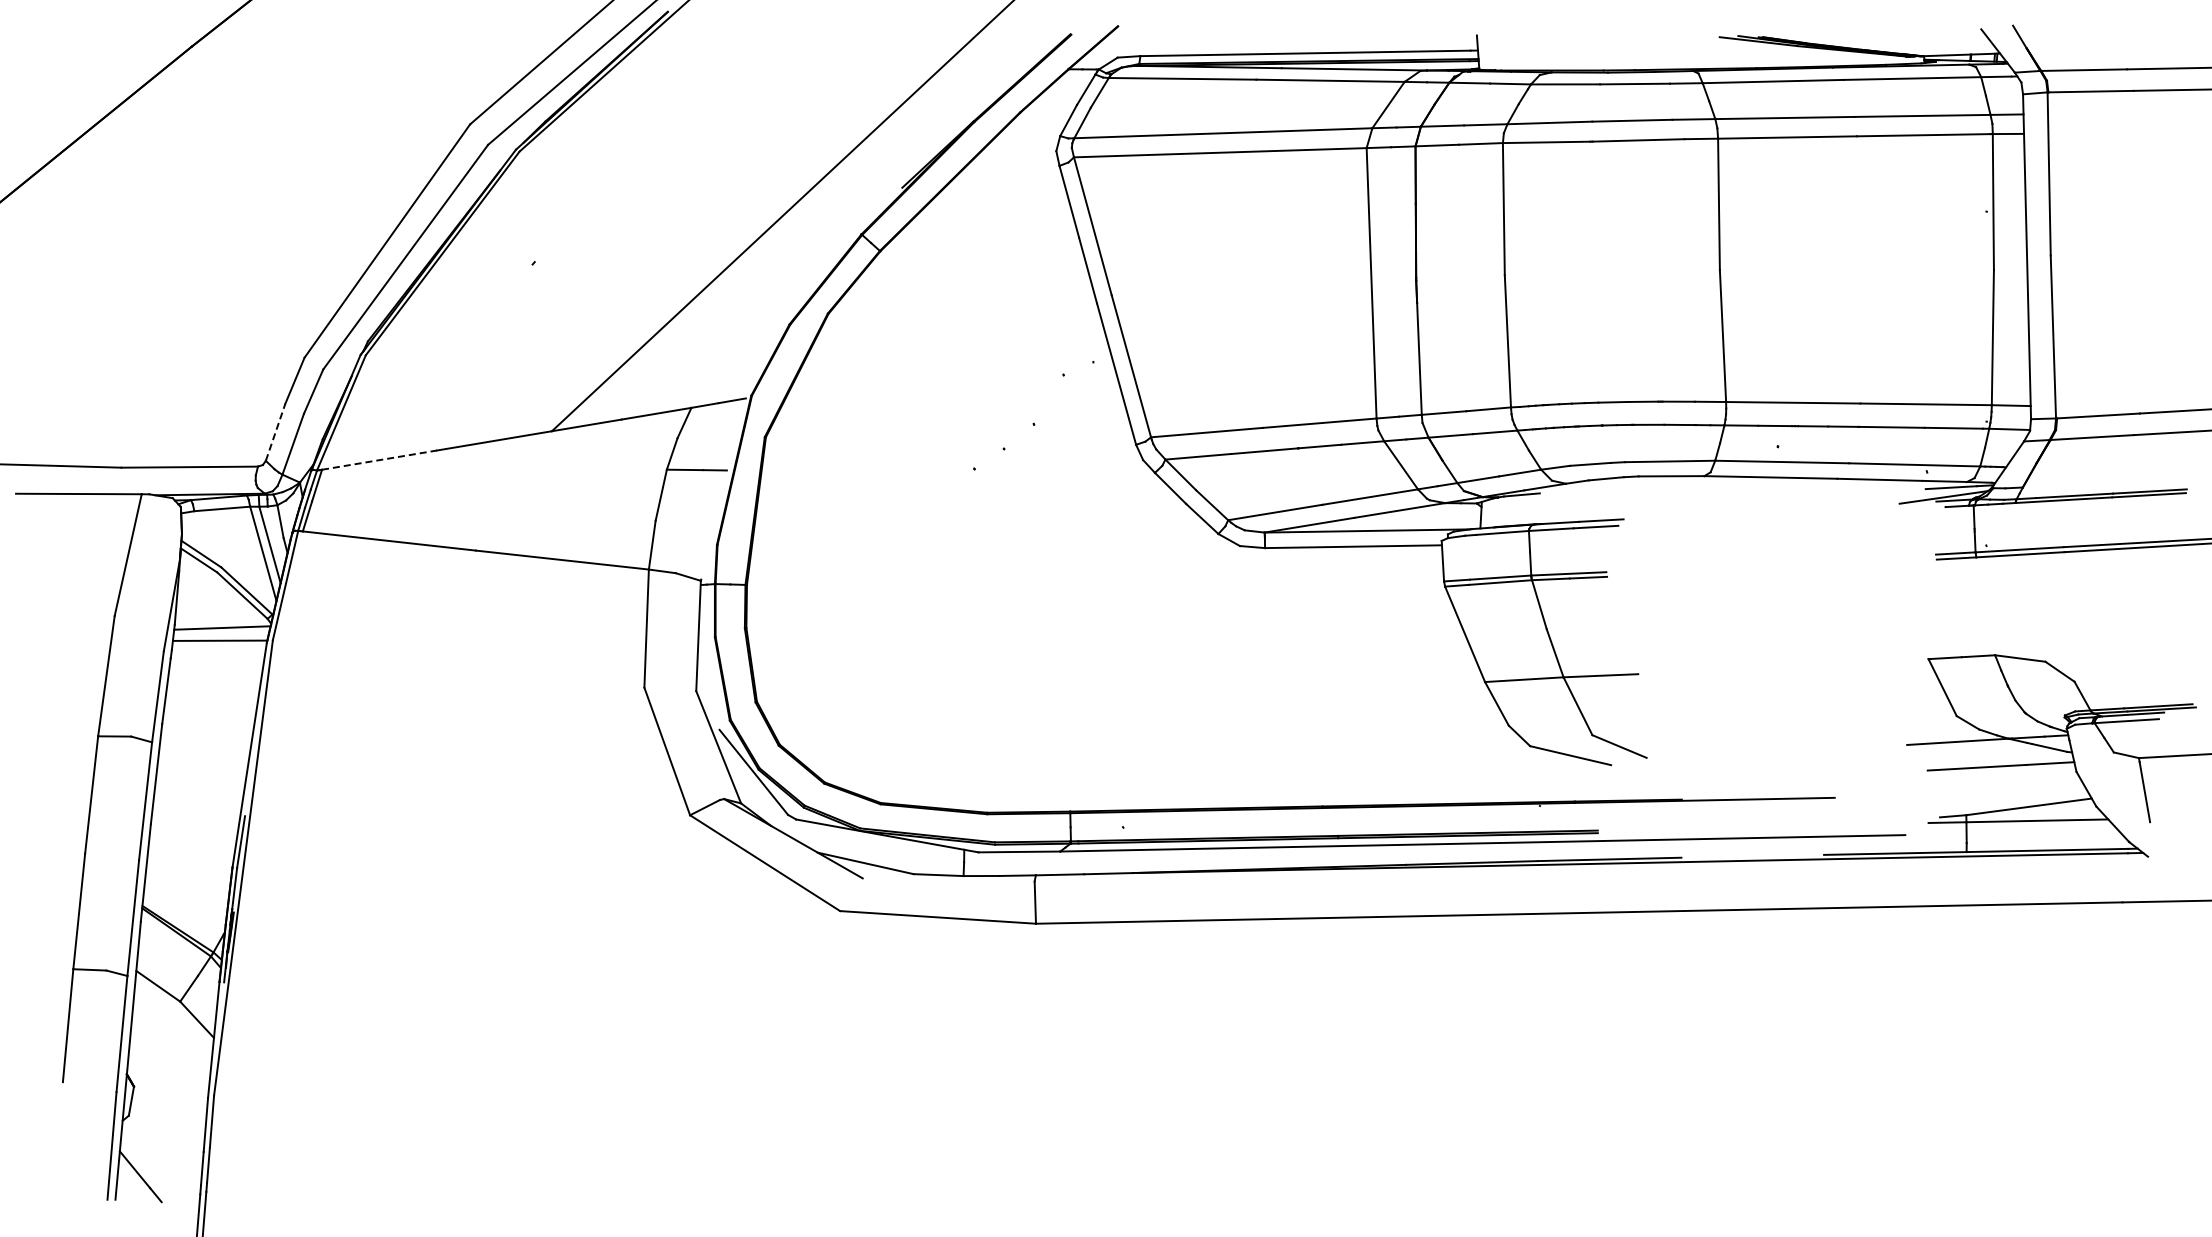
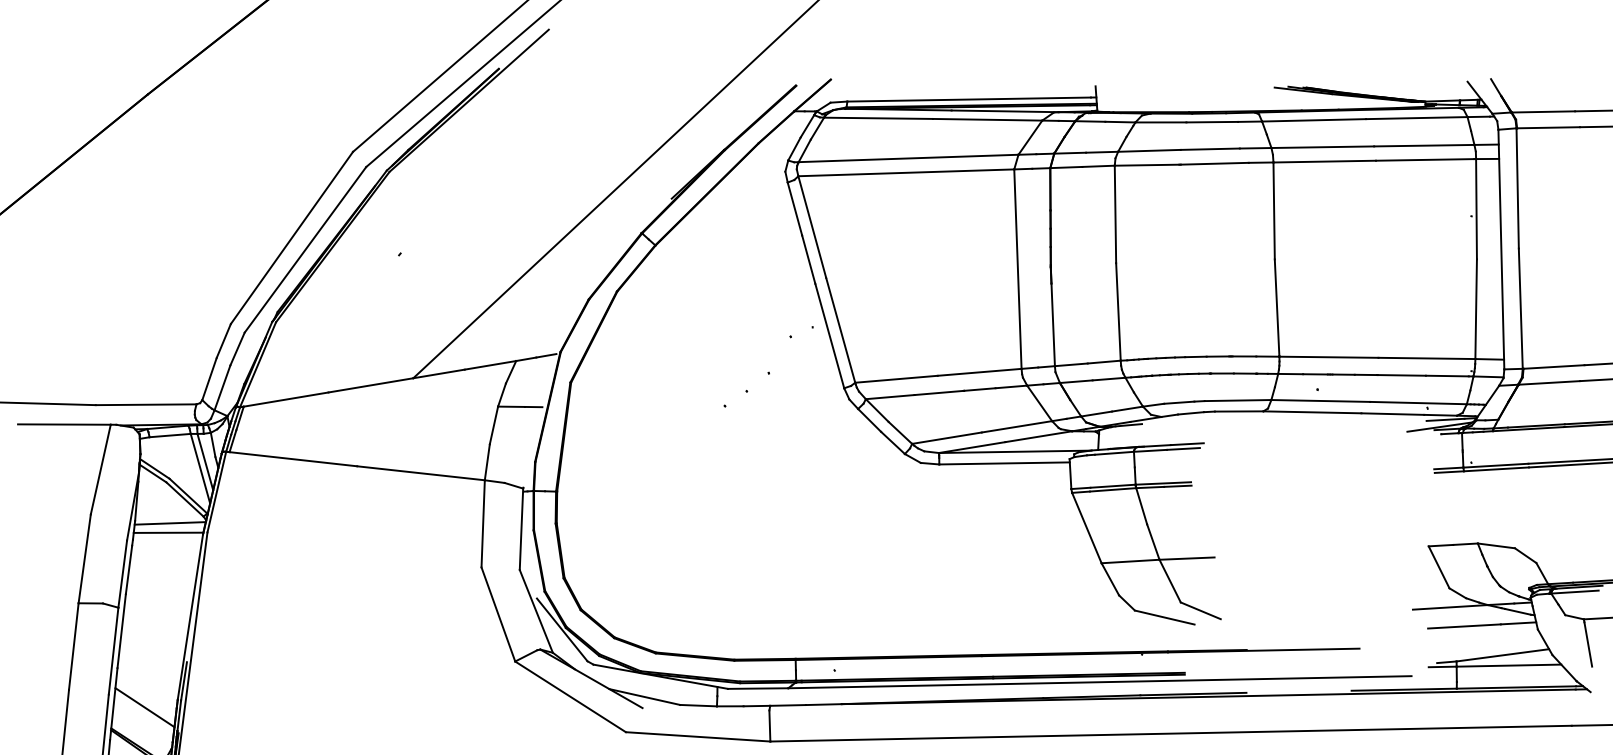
line: (275, 431) -> (209, 378), dashed -> solid
line: (380, 460) -> (286, 399), dashed -> solid
line: (188, 877) -> (145, 707), added

